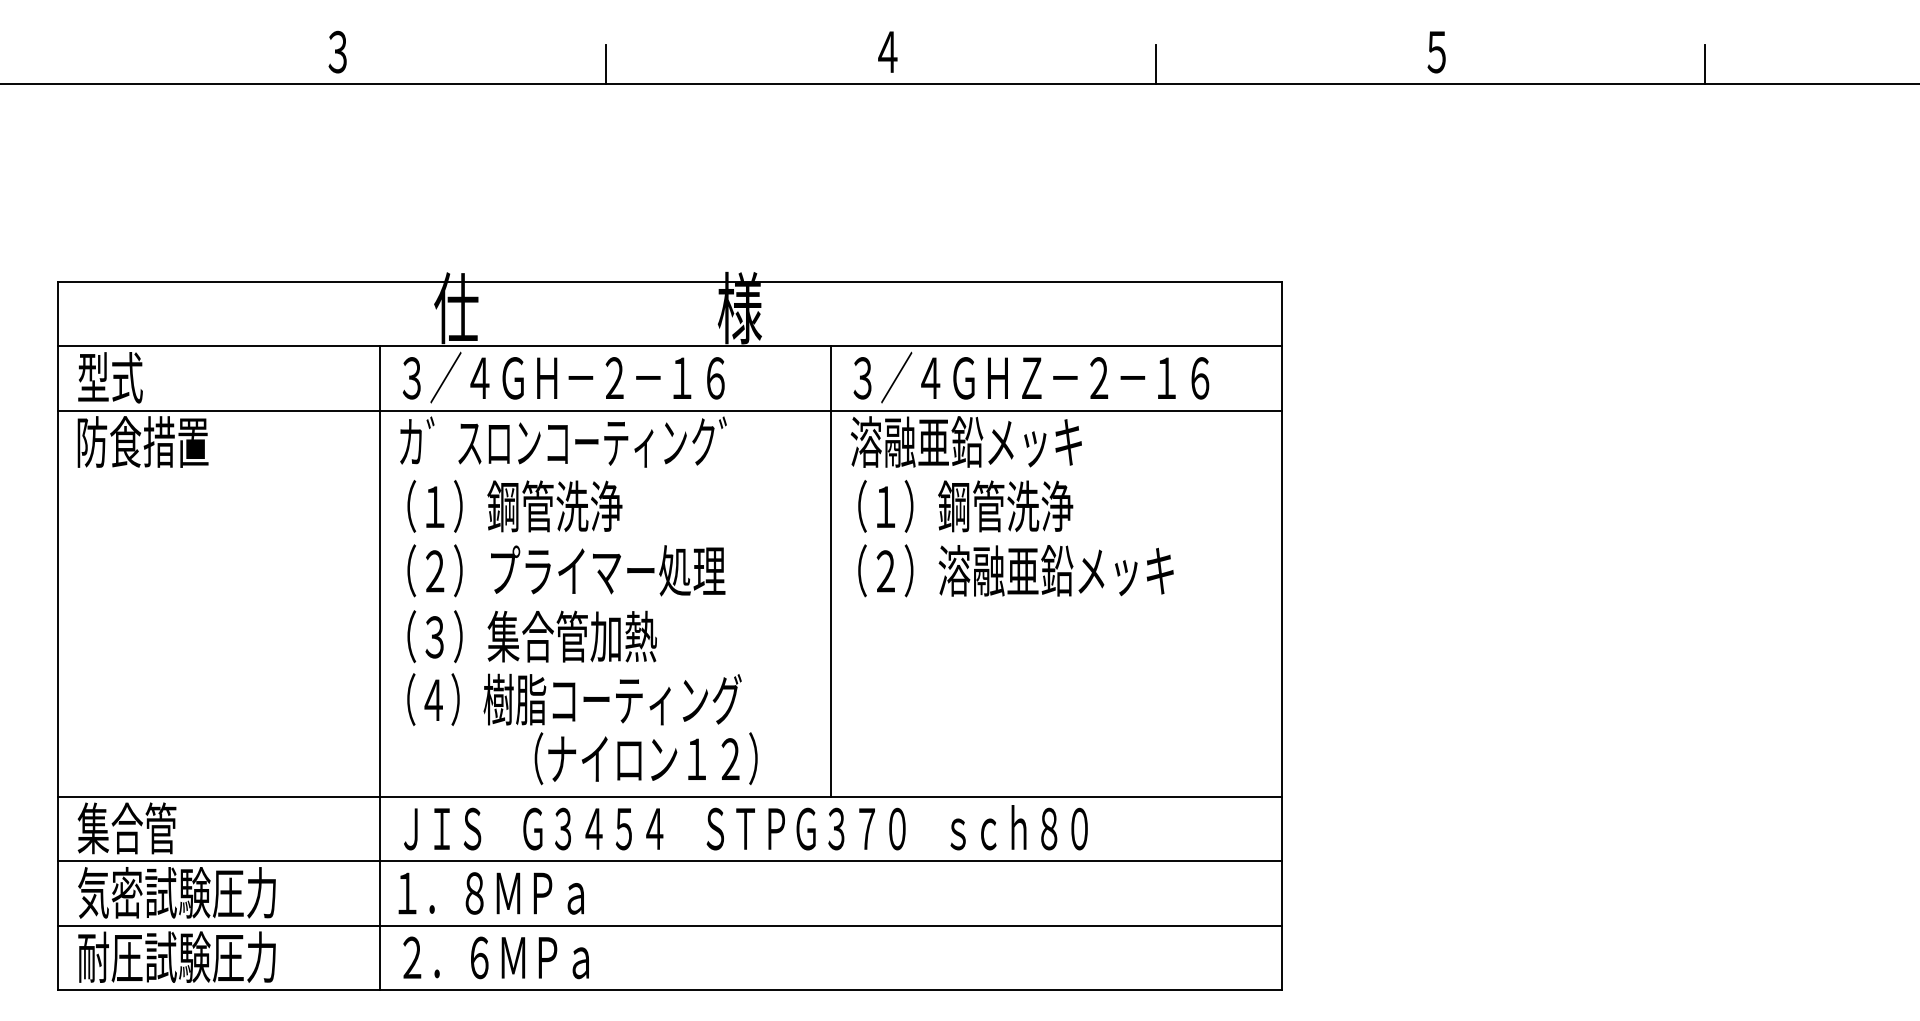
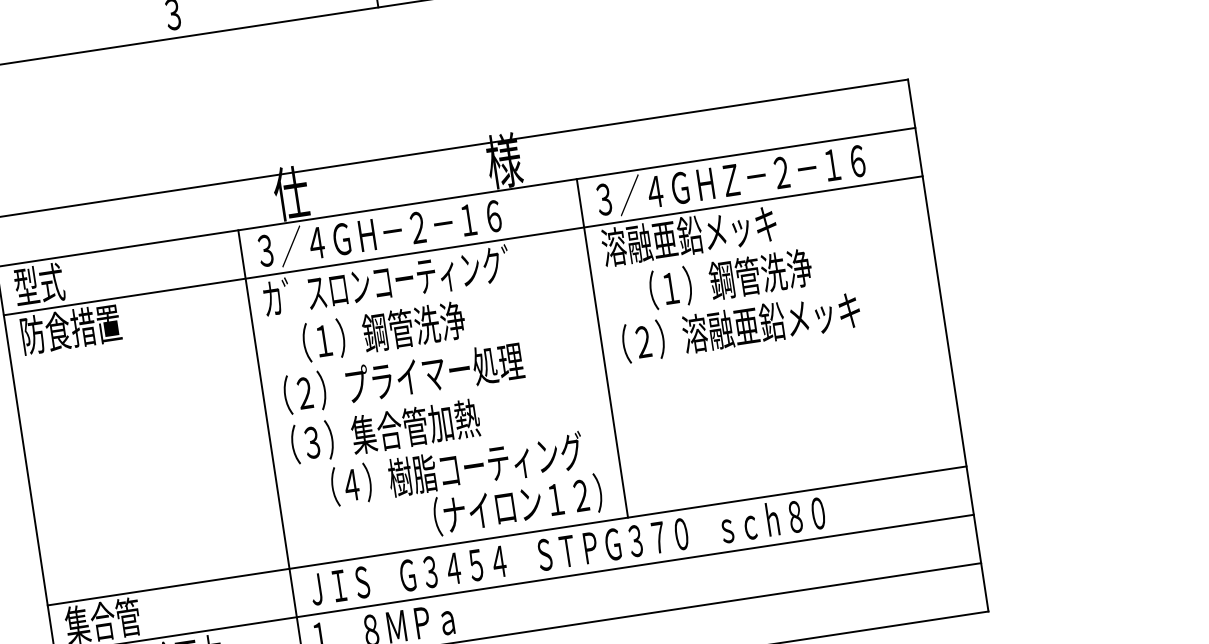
text: (514, 506) -> (383, 331), moved
text: (965, 506) -> (730, 279), moved
text: (582, 729) -> (466, 490), moved

